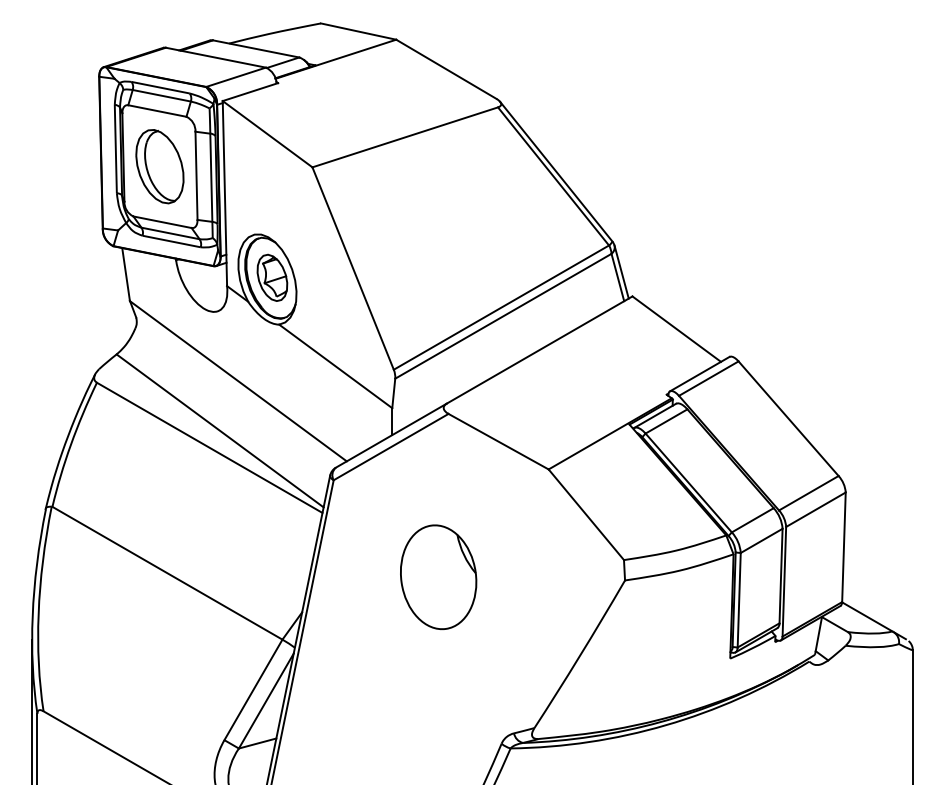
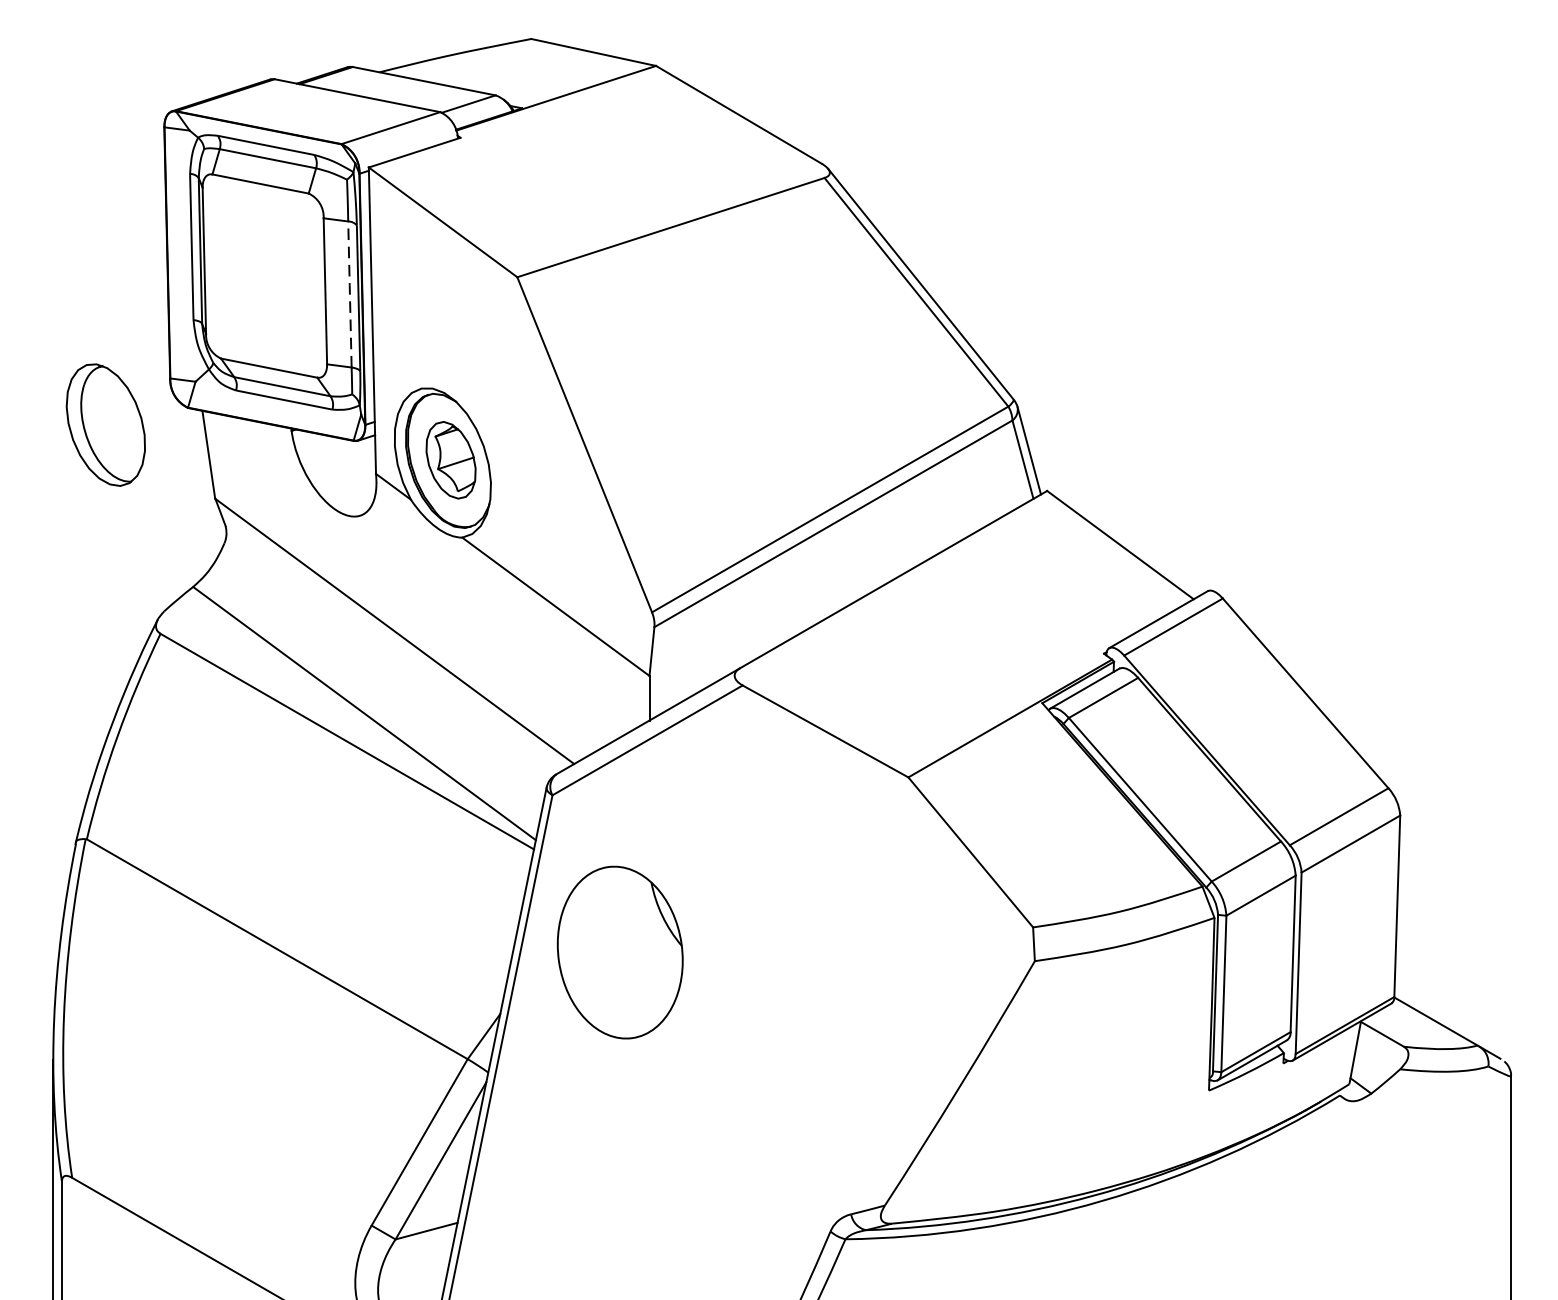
part: (159, 166) -> (105, 424), moved
line: (211, 177) -> (350, 294), solid -> dashed
part: (438, 576) -> (620, 951), moved

